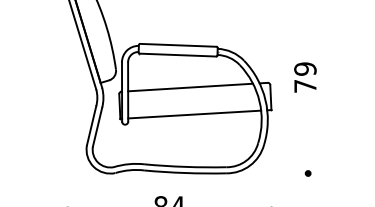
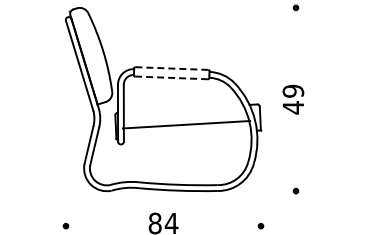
line: (177, 45) -> (171, 68), solid -> dashed
line: (177, 54) -> (171, 77), solid -> dashed
text: (305, 86) -> (293, 107), 79 -> 49
line: (190, 87) -> (183, 108), removed
line: (194, 114) -> (186, 124), moved

